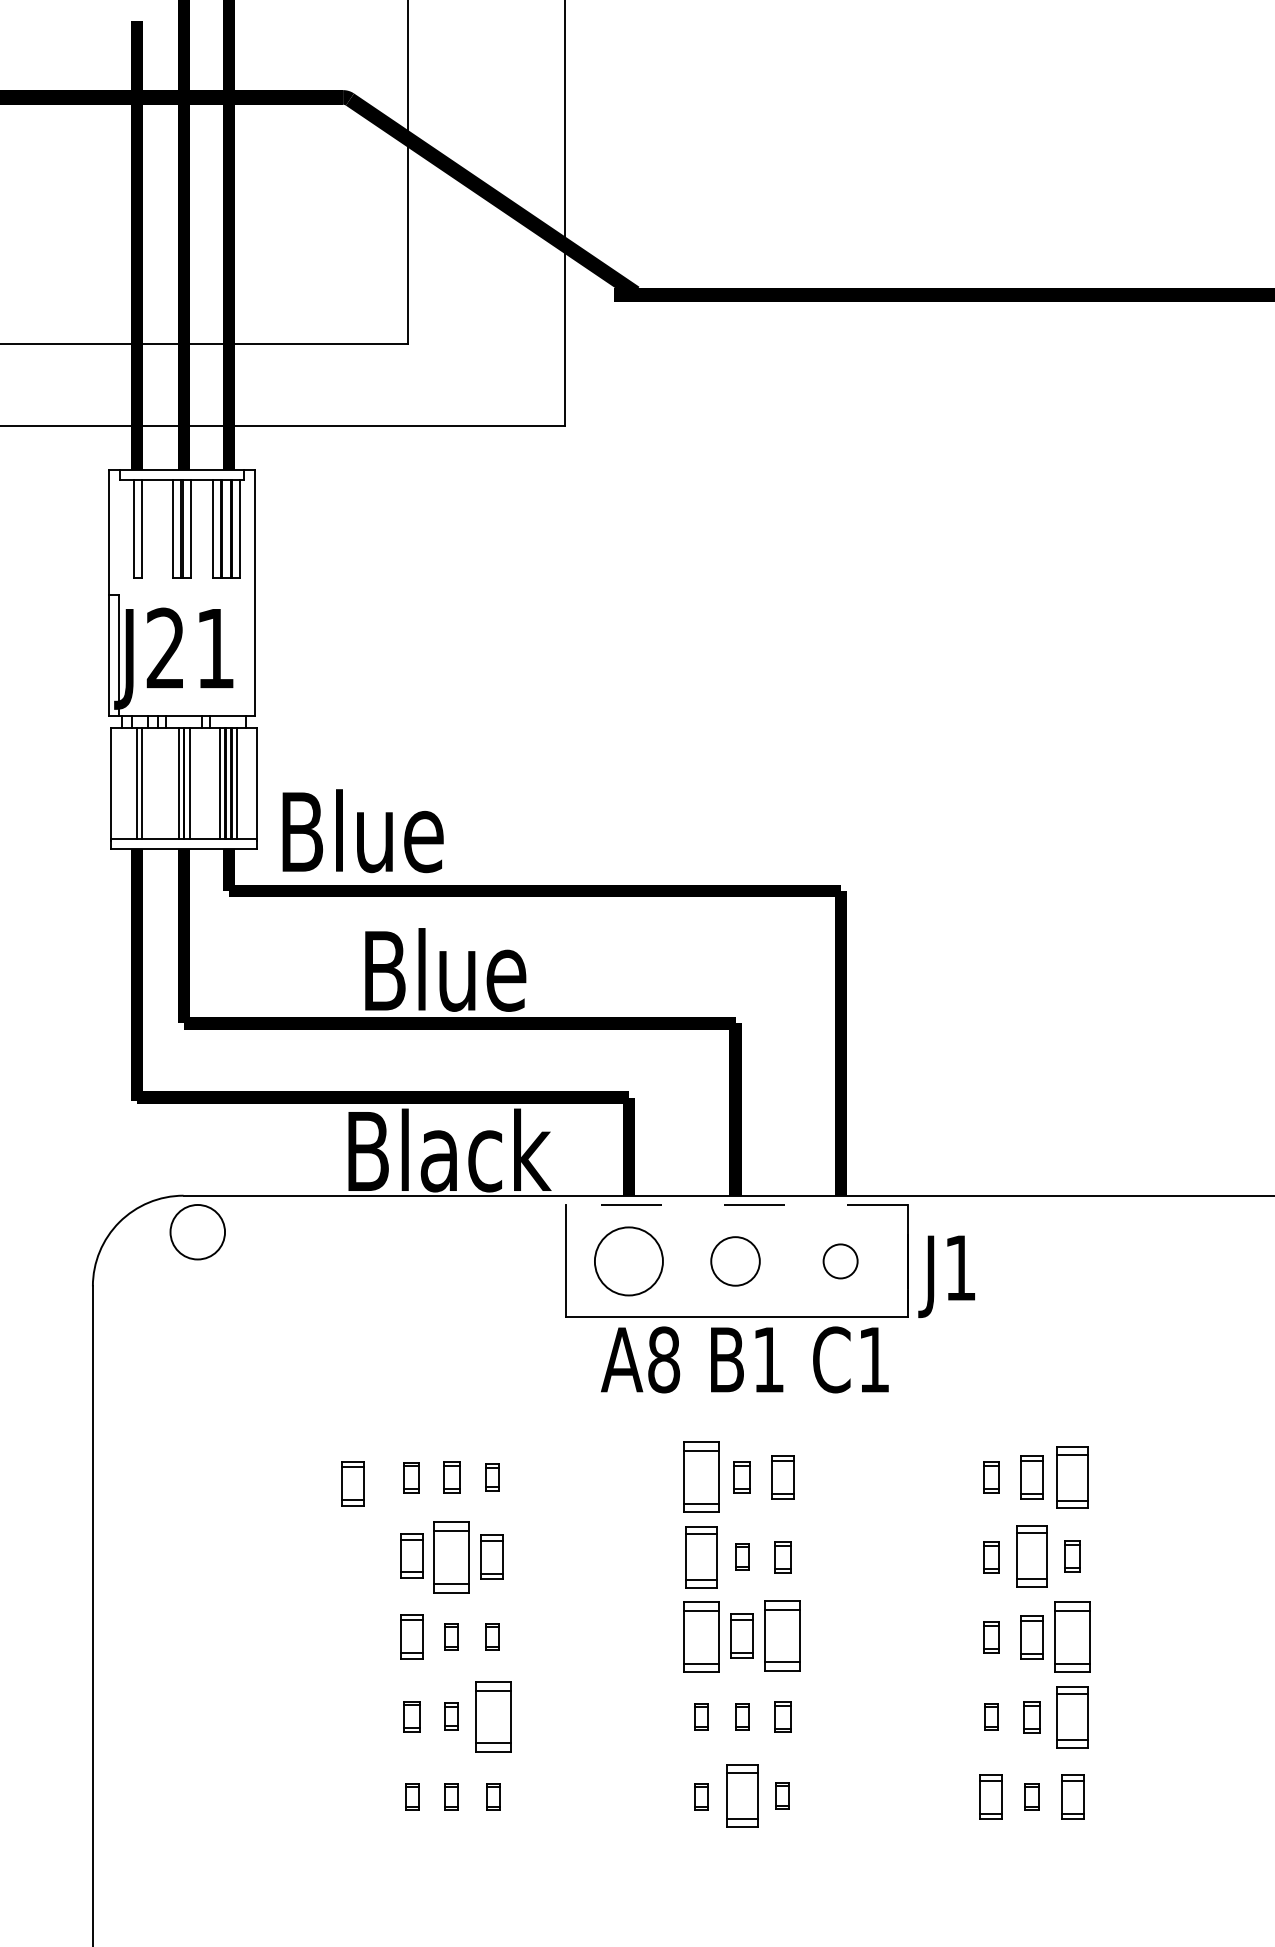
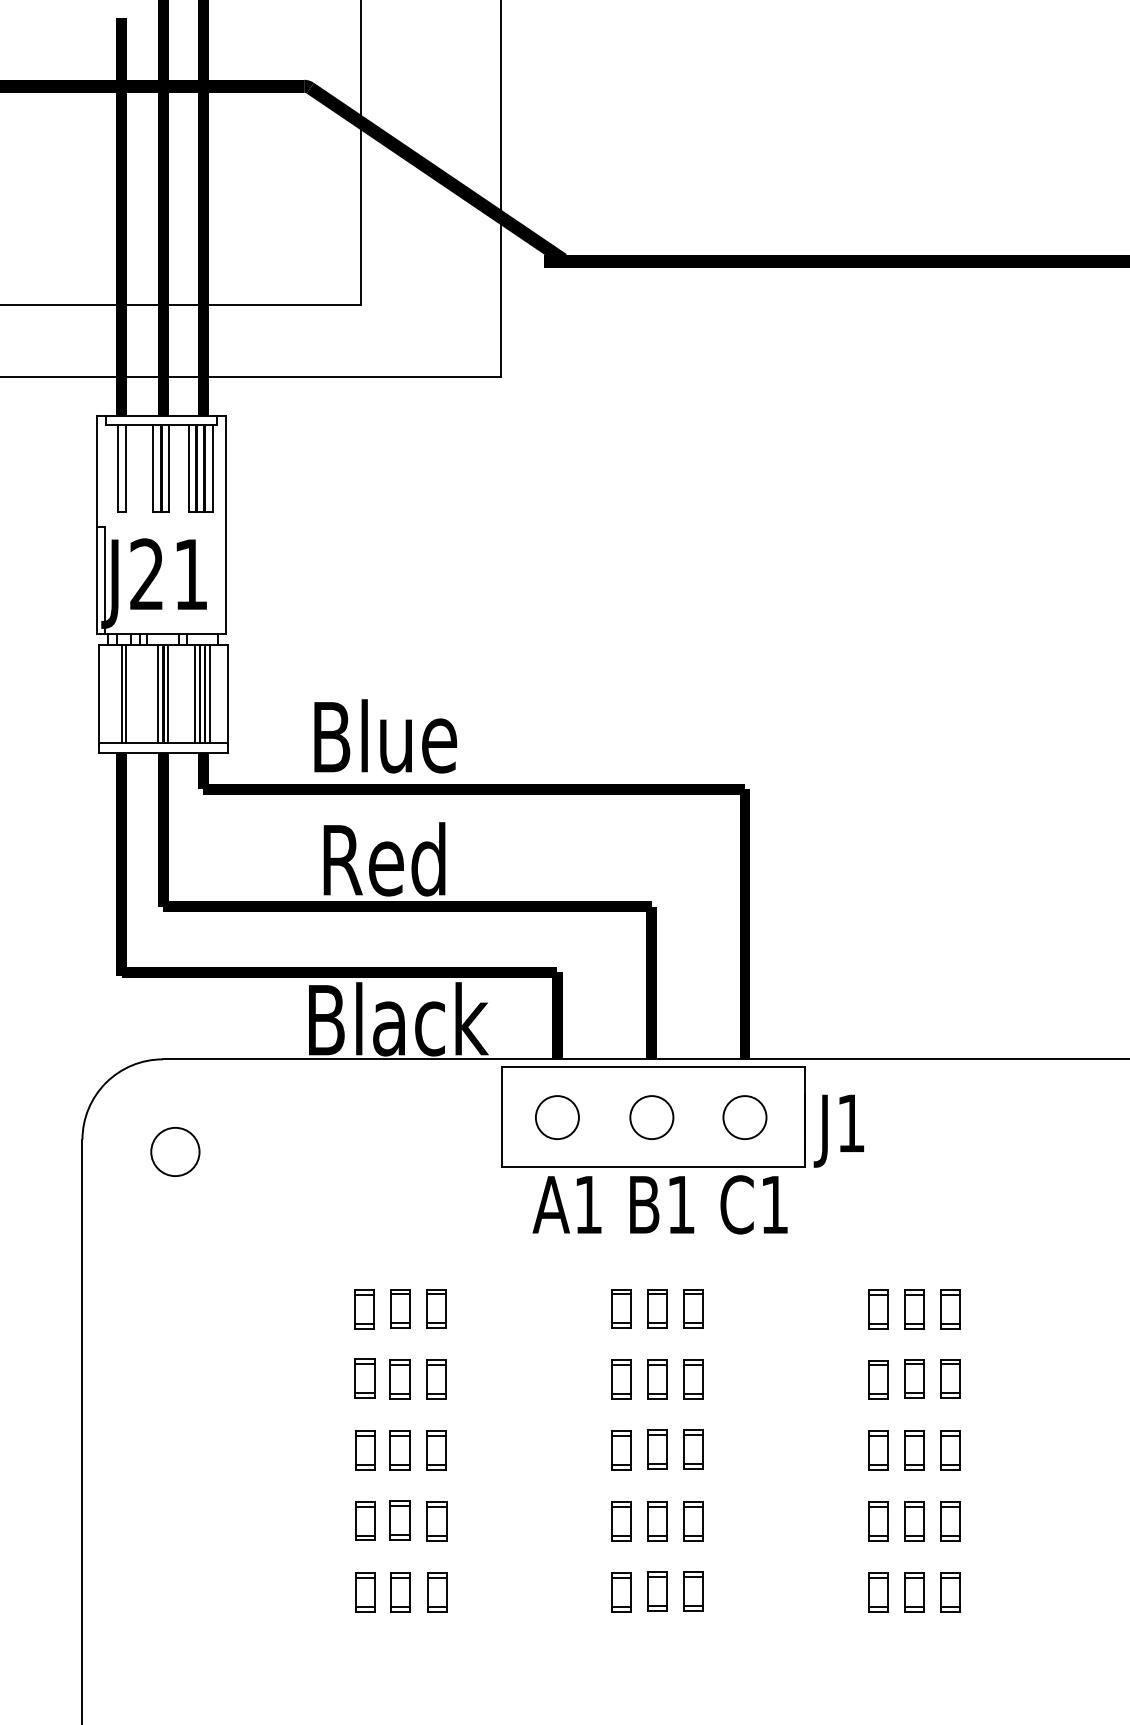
text: (362, 831) -> (385, 736), moved
text: (449, 969) -> (398, 858), Blue -> Red
line: (737, 1204) -> (653, 1067), dashed -> solid
circle: (197, 1232) -> (175, 1152), moved
circle: (628, 1261) -> (557, 1117), size x0.71
circle: (840, 1261) -> (744, 1117), size x1.43
text: (664, 1359) -> (588, 1204), A8 -> A1
part: (411, 1477) -> (364, 1309), size x1.43
part: (451, 1477) -> (400, 1309), size x1.43
part: (492, 1477) -> (436, 1309), size x1.67
part: (701, 1477) -> (621, 1309), size x0.62
part: (741, 1477) -> (657, 1309), size x1.43
part: (990, 1477) -> (877, 1309), size x1.43
part: (1072, 1477) -> (950, 1309), size x0.71
part: (352, 1483) -> (312, 1314), removed
part: (450, 1556) -> (399, 1379), size x0.62
part: (701, 1556) -> (621, 1379), size x0.71
part: (741, 1556) -> (657, 1379), size x1.67
part: (782, 1556) -> (693, 1379), size x1.43
part: (1031, 1556) -> (914, 1379), size x0.71
part: (1072, 1556) -> (950, 1379), size x1.43
part: (990, 1557) -> (877, 1379), size x1.43
part: (782, 1635) -> (693, 1449), size x0.62
part: (450, 1636) -> (399, 1449), size x1.67
part: (492, 1636) -> (436, 1449), size x1.67
part: (701, 1636) -> (621, 1449), size x0.62
part: (990, 1637) -> (877, 1450), size x1.43
part: (1072, 1637) -> (950, 1450), size x0.62
part: (411, 1716) -> (364, 1520), size x1.43
part: (450, 1716) -> (399, 1520), size x1.67
part: (492, 1716) -> (436, 1520), size x0.62
part: (701, 1716) -> (621, 1520), size x1.67
part: (741, 1716) -> (657, 1520), size x1.67
part: (782, 1716) -> (693, 1520), size x1.43
part: (990, 1716) -> (877, 1520), size x1.67
part: (1031, 1716) -> (914, 1520), size x1.43
part: (1072, 1716) -> (950, 1520), size x0.71
part: (741, 1795) -> (657, 1590), size x0.71
part: (782, 1795) -> (693, 1590), size x1.67
part: (411, 1796) -> (364, 1591), size x1.67
part: (451, 1796) -> (400, 1591), size x1.67
part: (493, 1796) -> (437, 1591), size x1.67
part: (701, 1796) -> (621, 1591), size x1.67
part: (1031, 1796) -> (914, 1591), size x1.67

